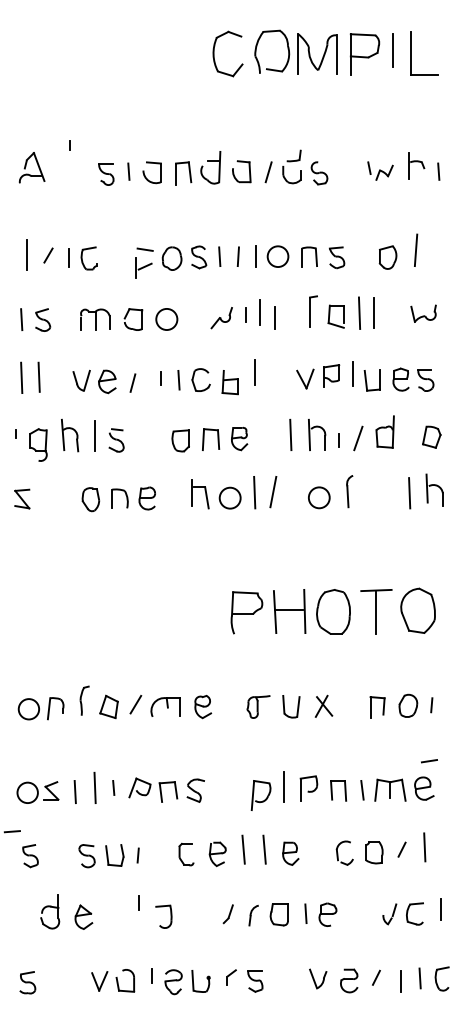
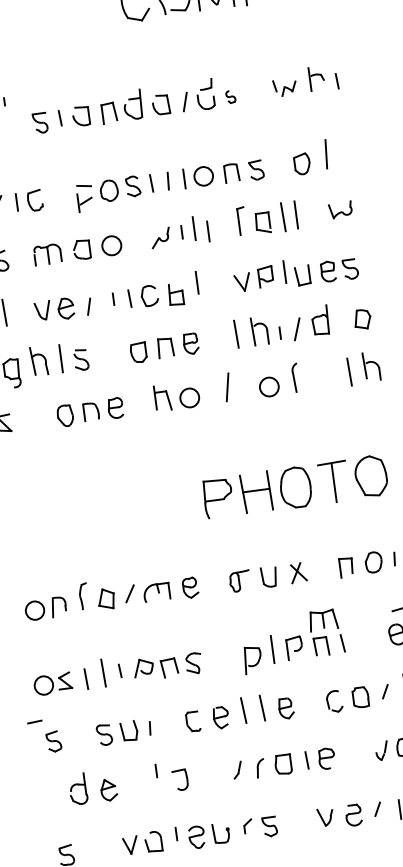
part: (319, 173) -> (230, 97), size x0.6
line: (254, 492) -> (210, 389), removed
part: (390, 789) -> (323, 619), moved

